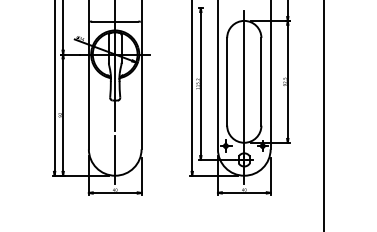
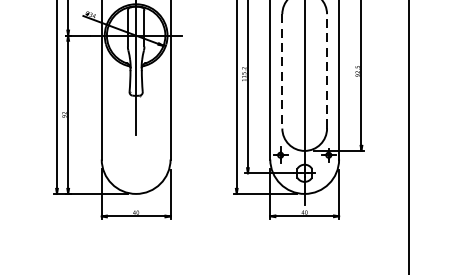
line: (227, 81) -> (282, 70), solid -> dashed
line: (261, 81) -> (327, 70), solid -> dashed
line: (115, 160) -> (136, 174), removed

